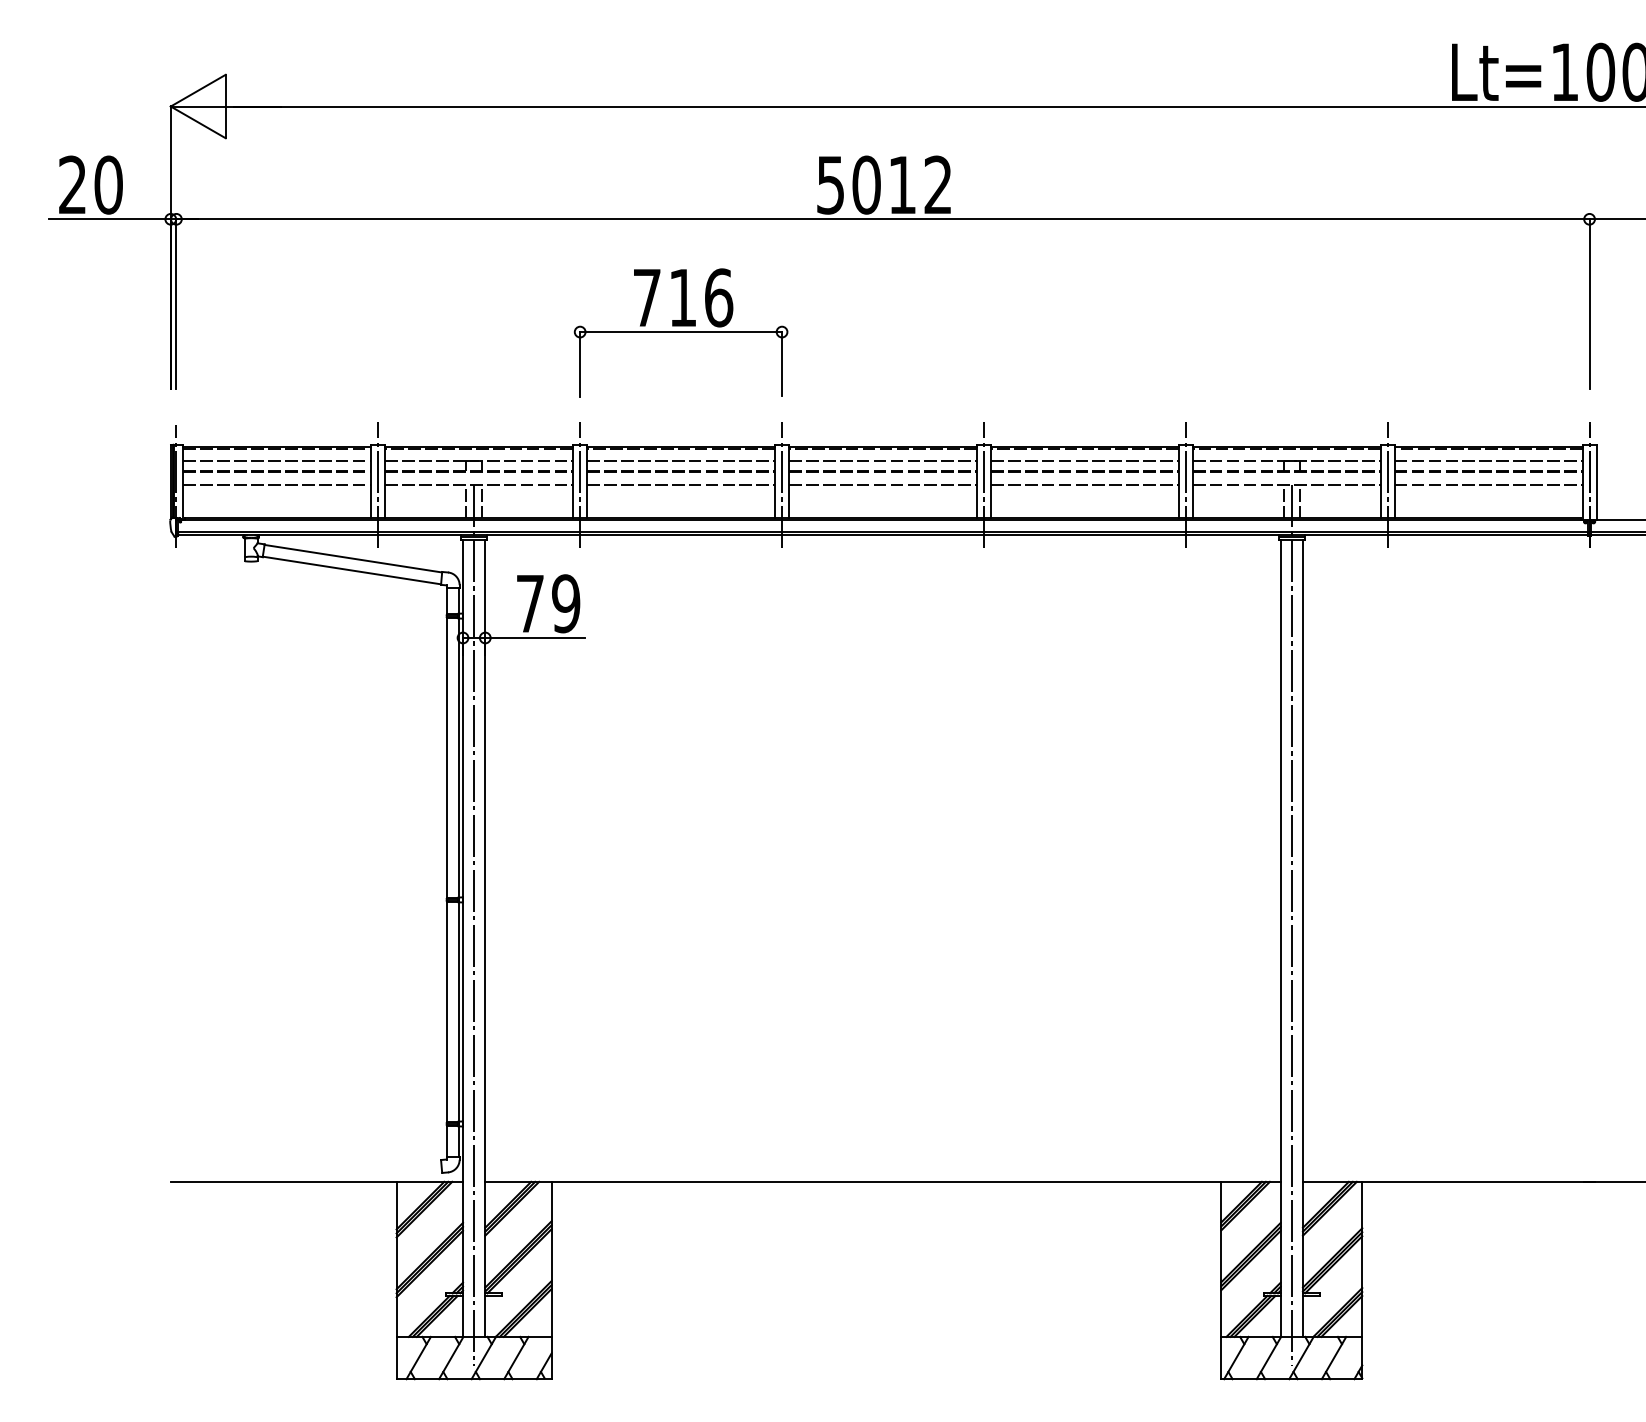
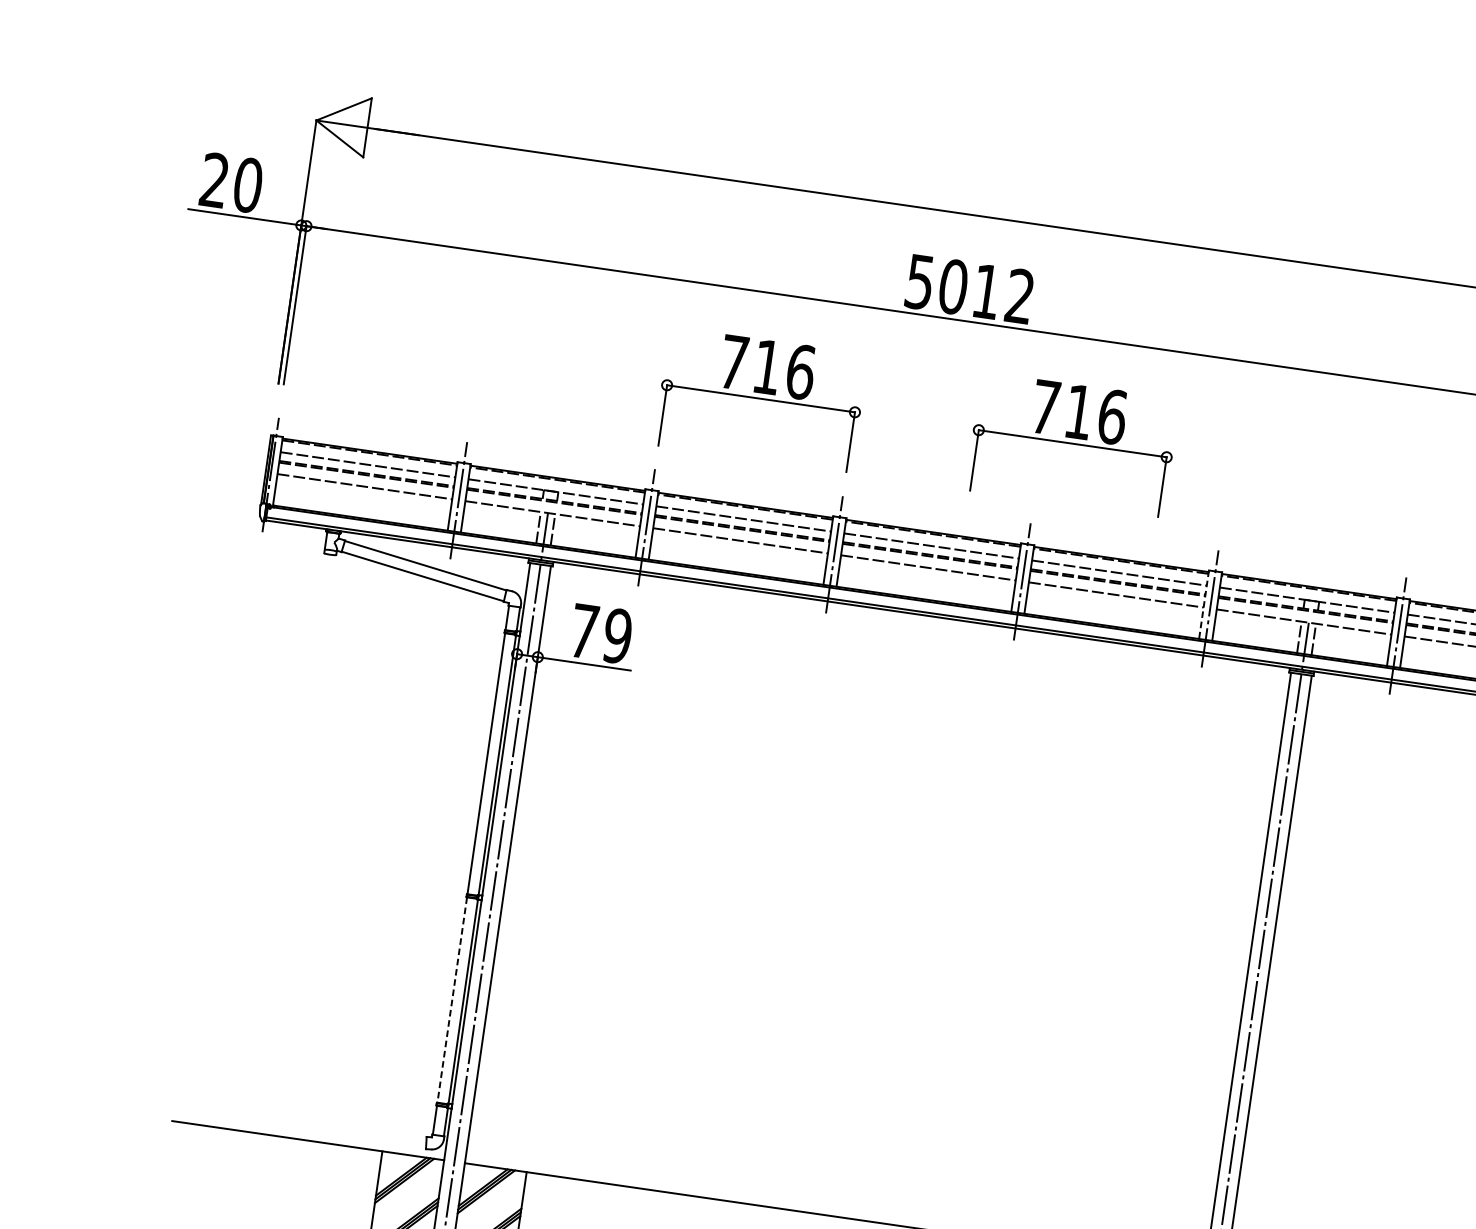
part: (1015, 332) -> (1072, 444), added
line: (1178, 481) -> (1203, 604), solid -> dashed
line: (447, 1012) -> (452, 1000), solid -> dashed

